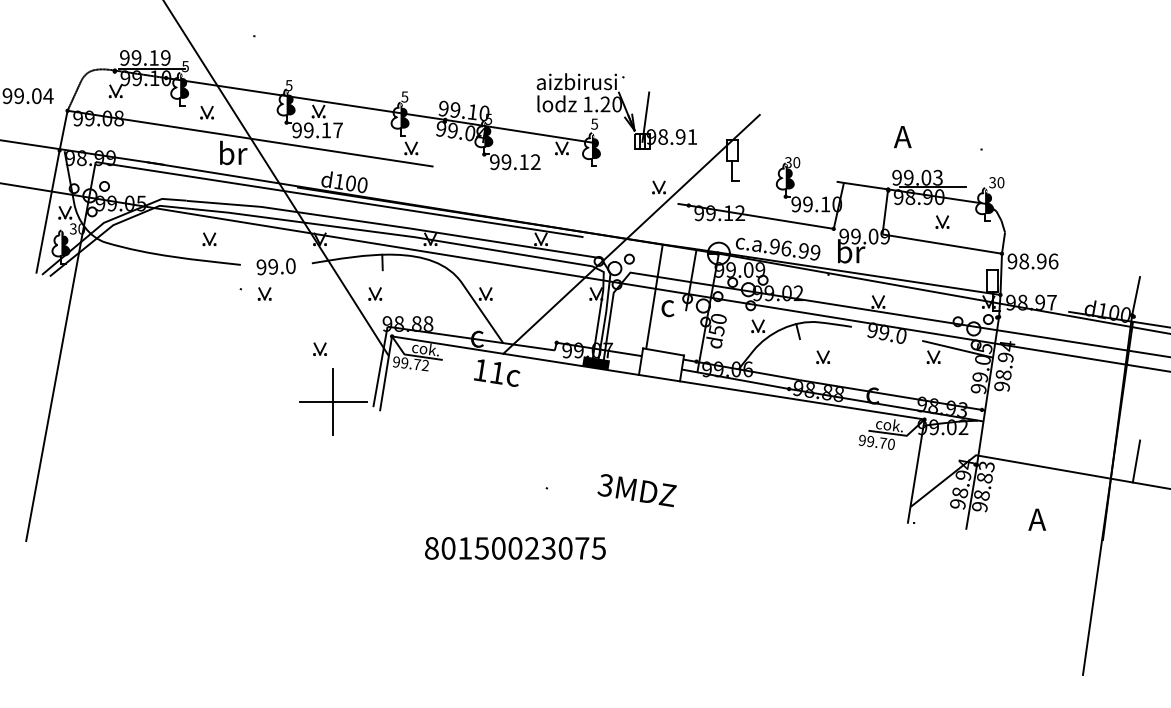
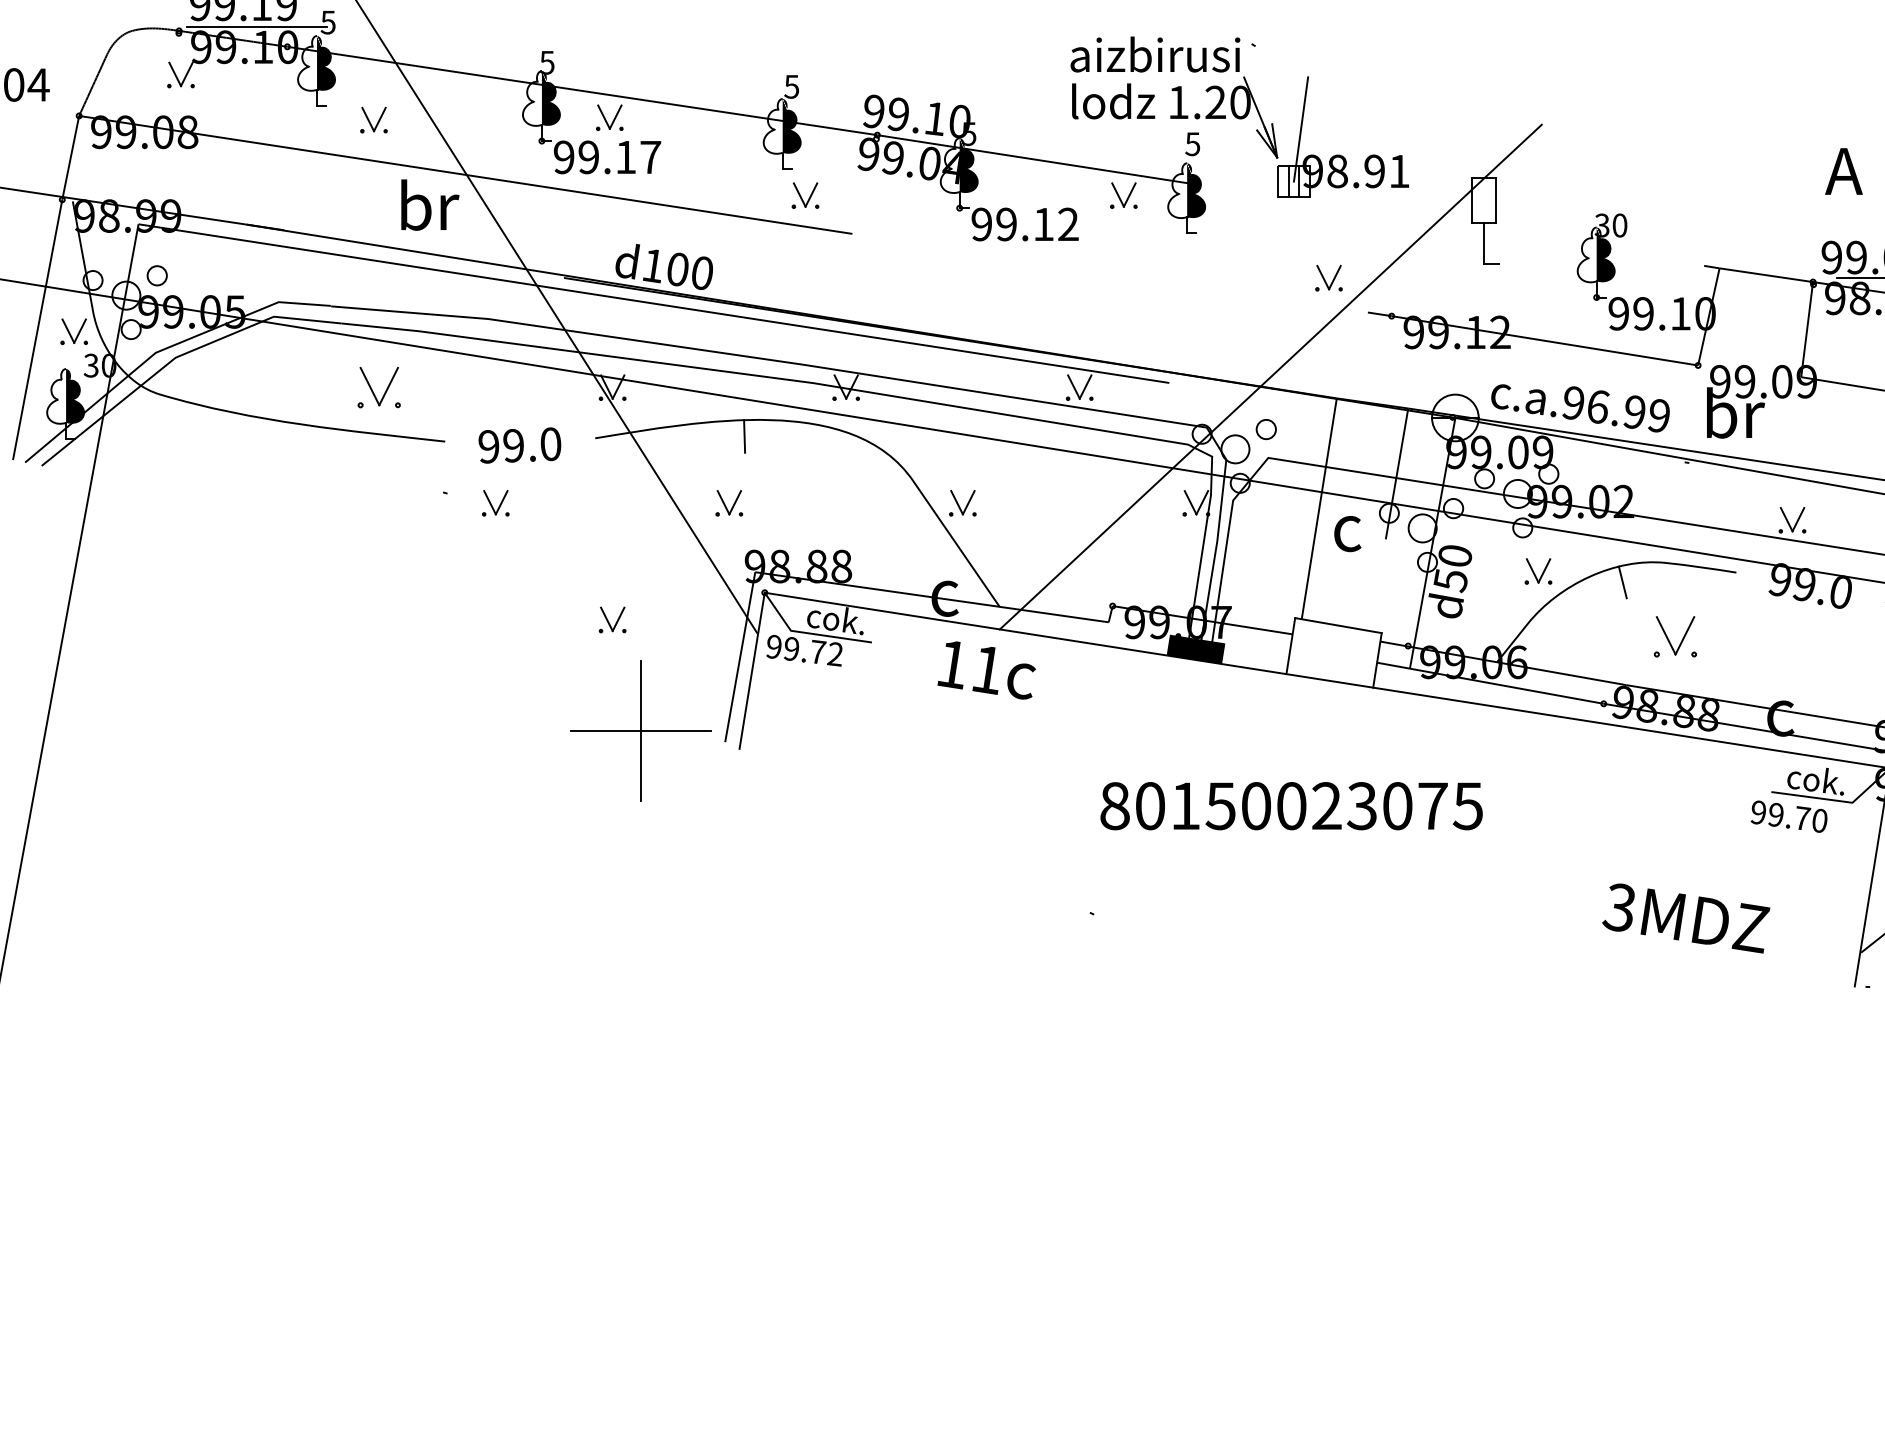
part: (209, 239) -> (378, 387), size x1.6
part: (823, 357) -> (1676, 637), size x1.6
text: (636, 490) -> (1684, 918), moved
text: (515, 548) -> (1291, 806), moved

